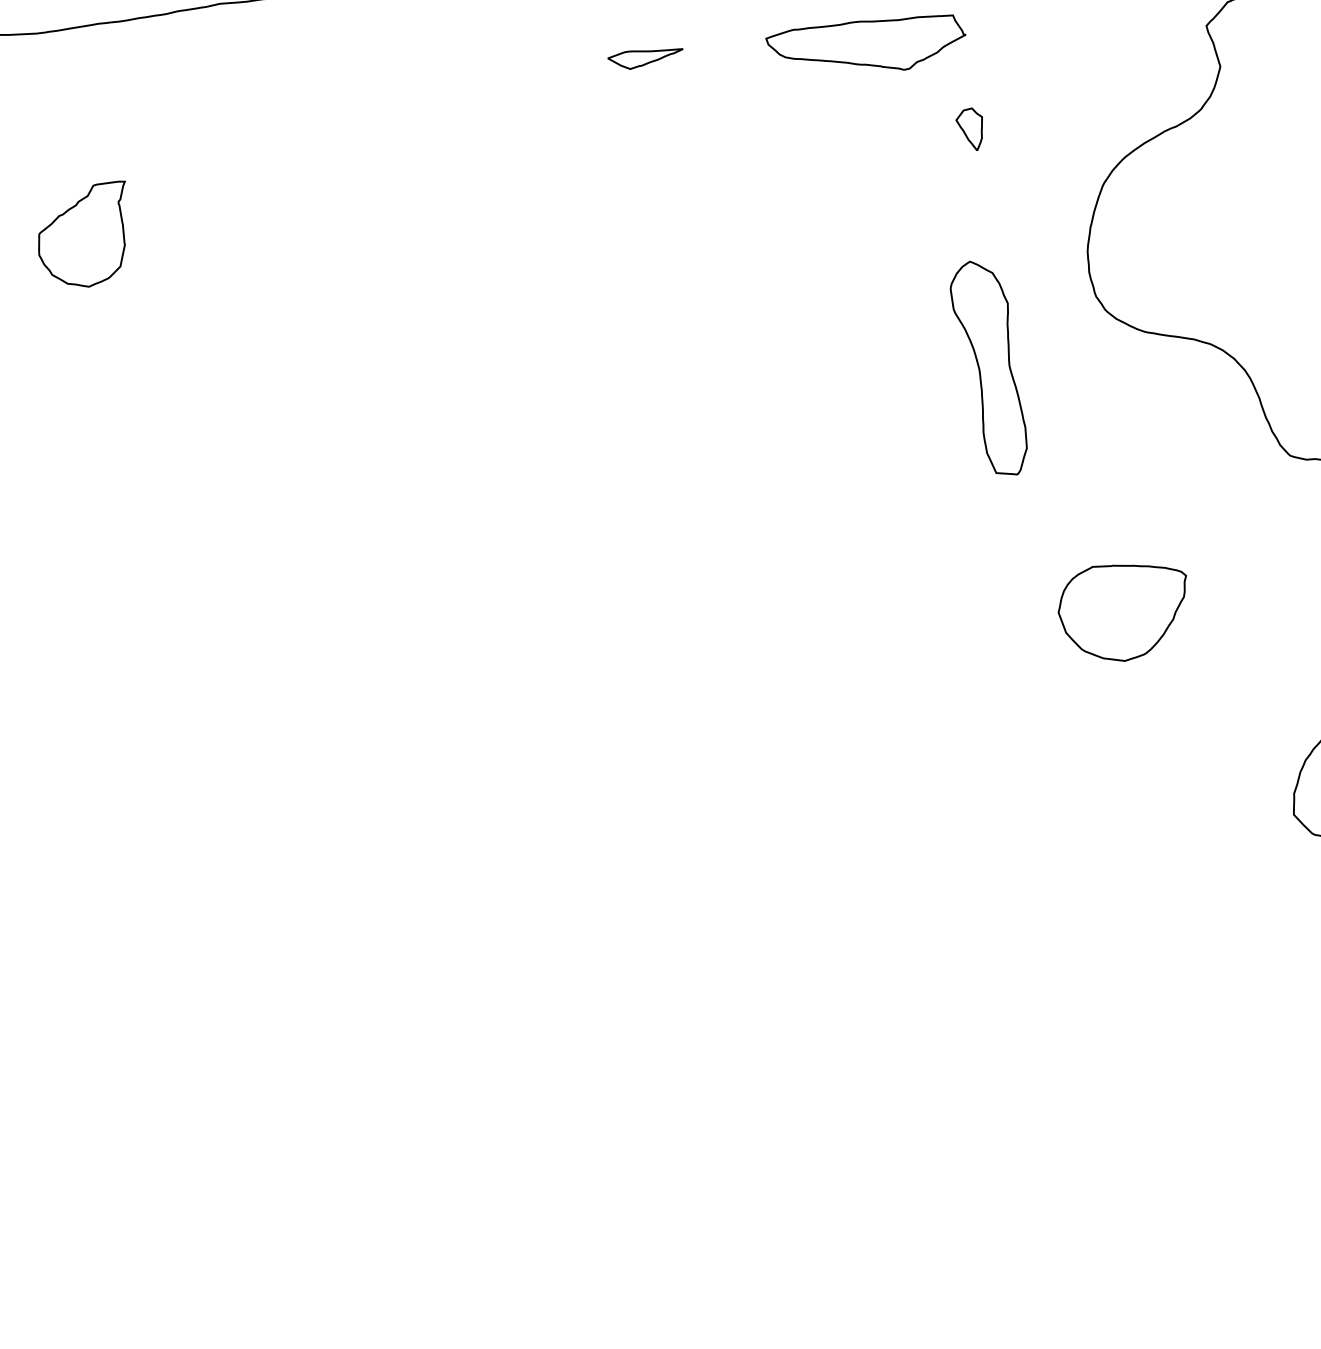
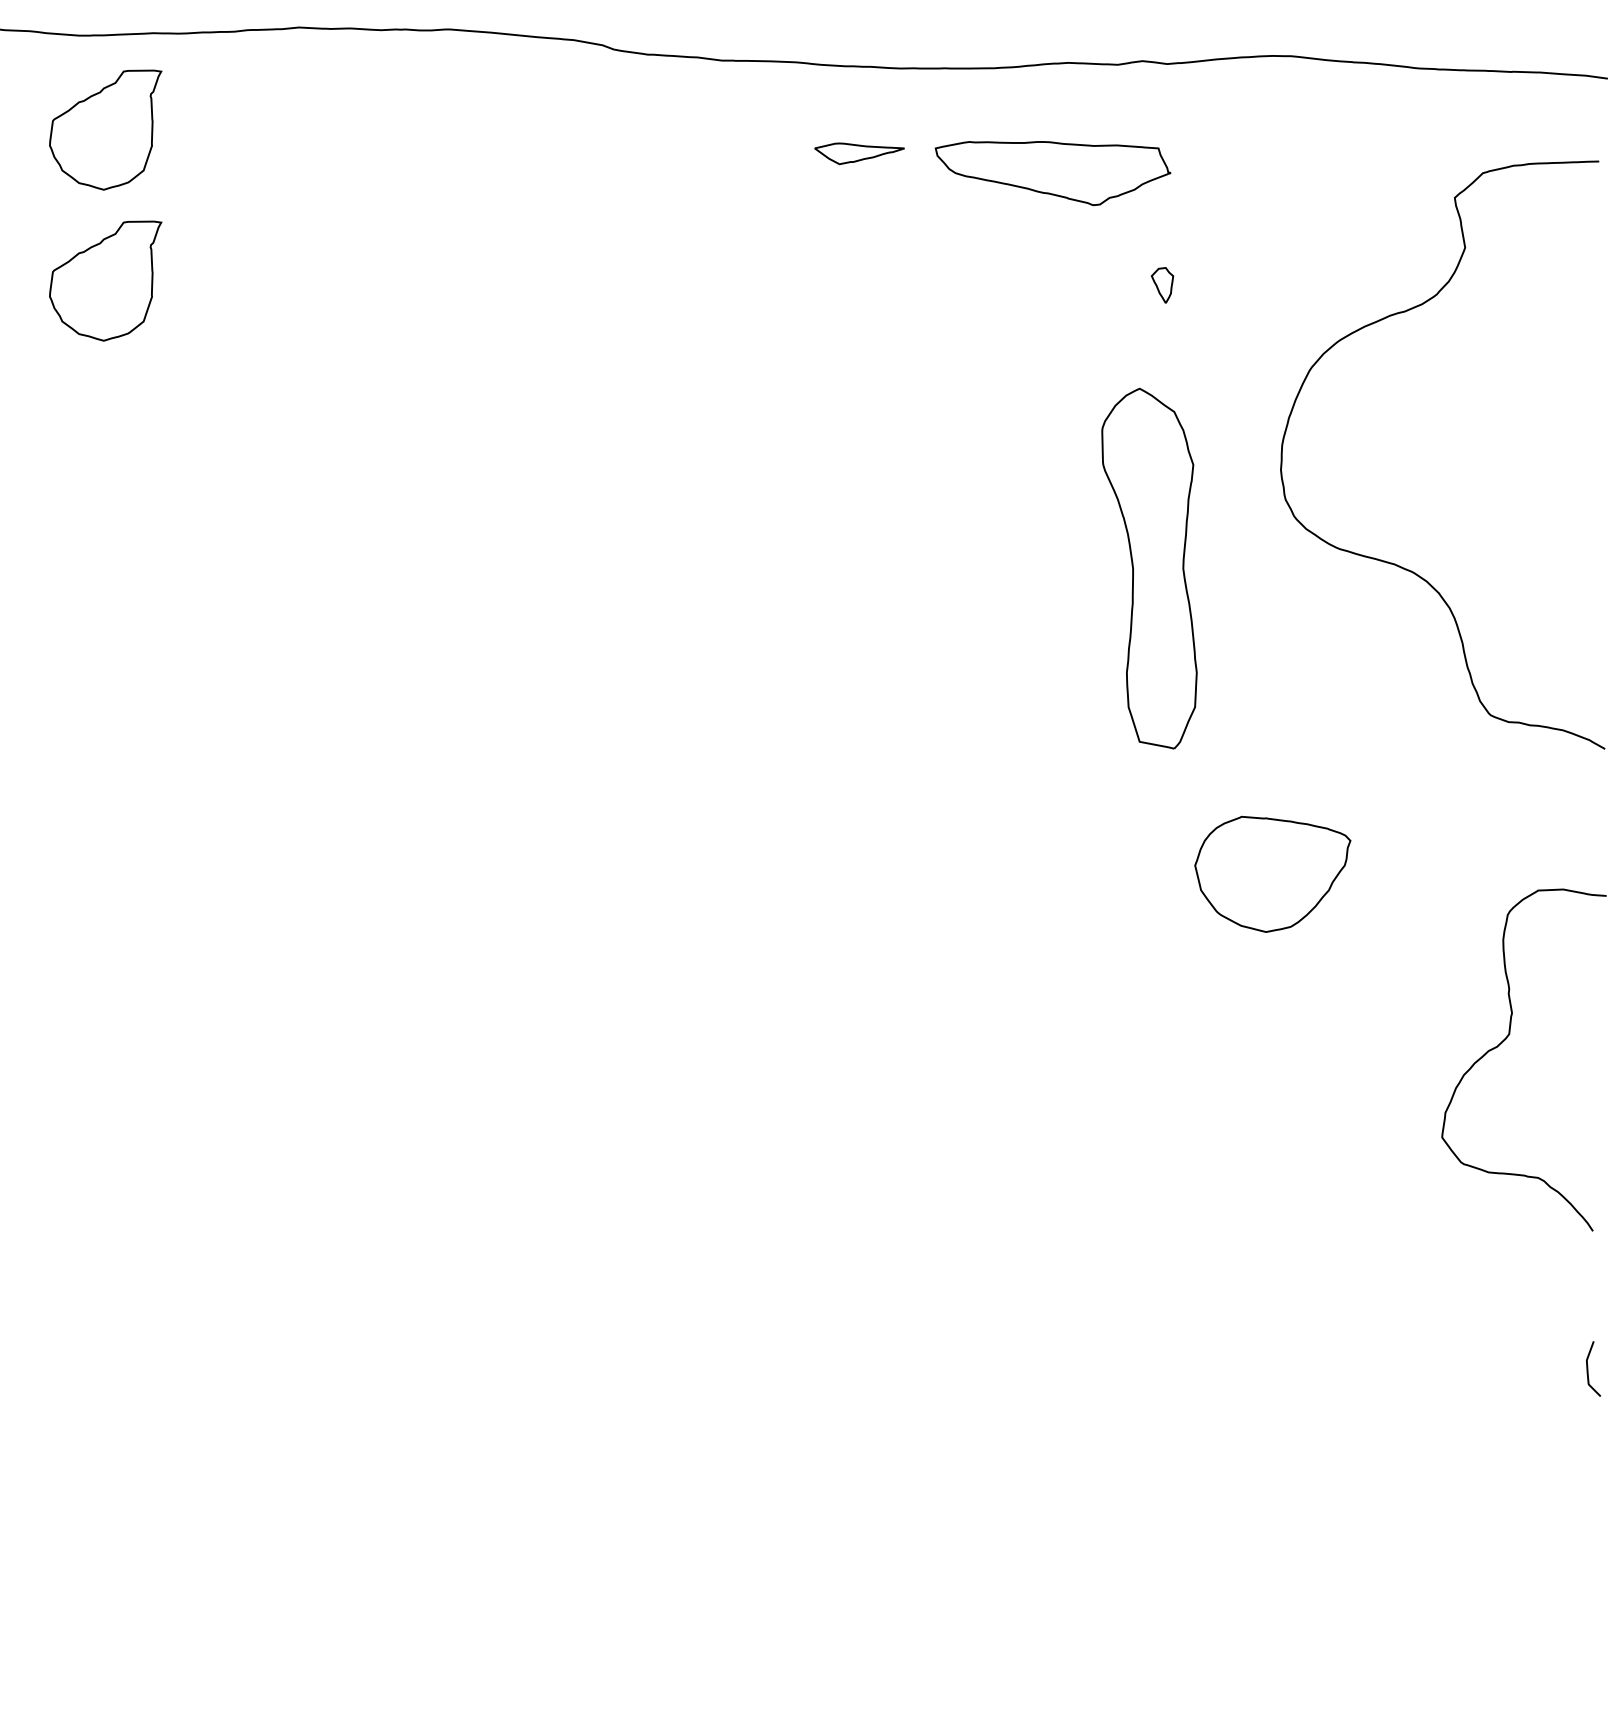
part: (645, 58) -> (859, 153), moved
part: (68, 109) -> (105, 129), added
part: (970, 129) -> (1162, 285), size x0.7
part: (989, 368) -> (1149, 568), size x1.4

